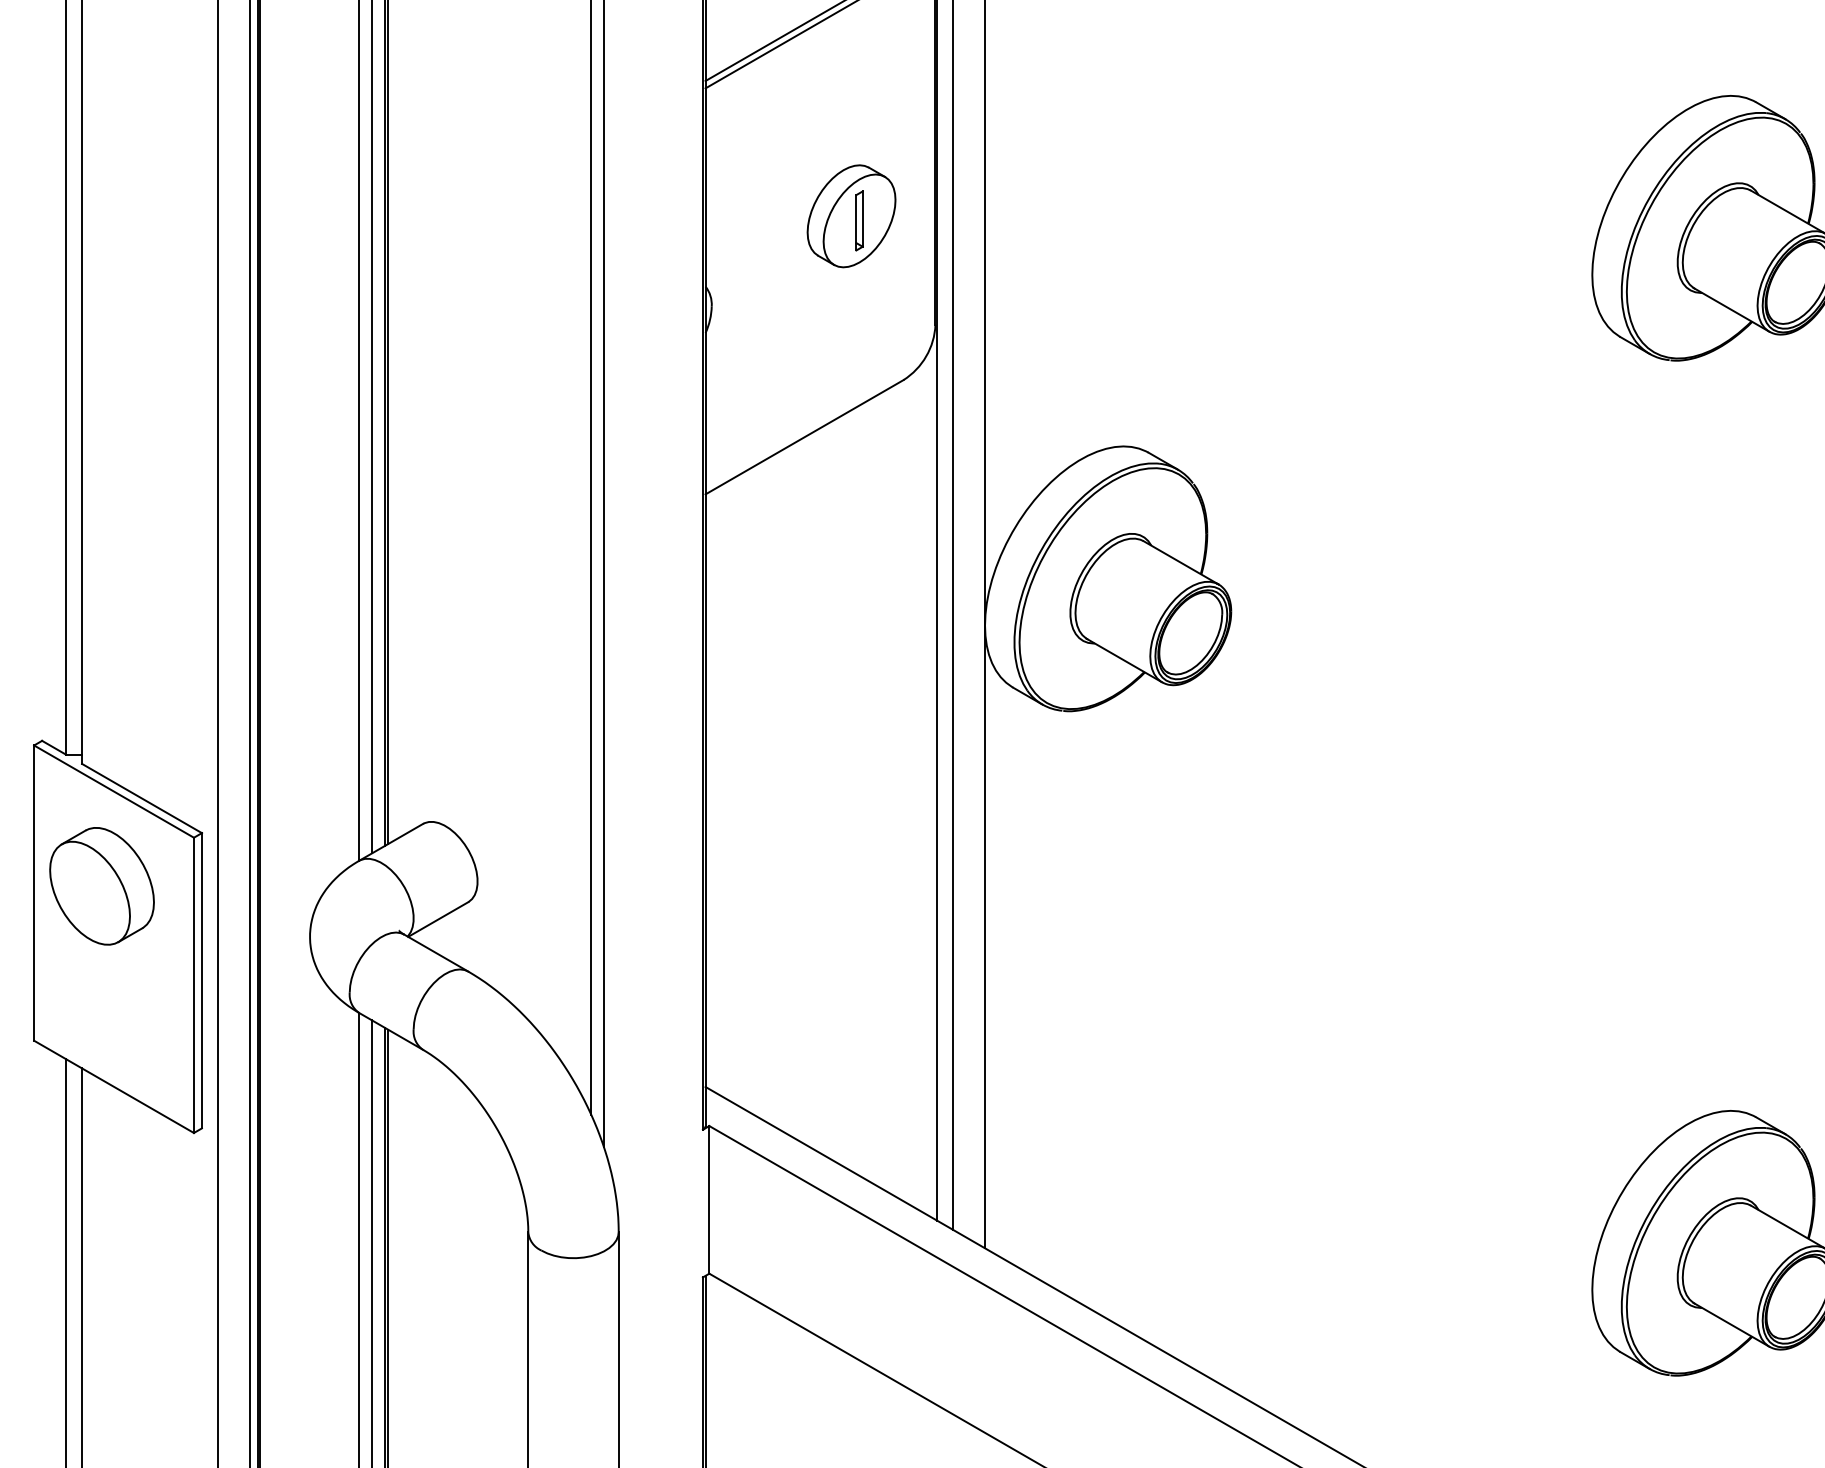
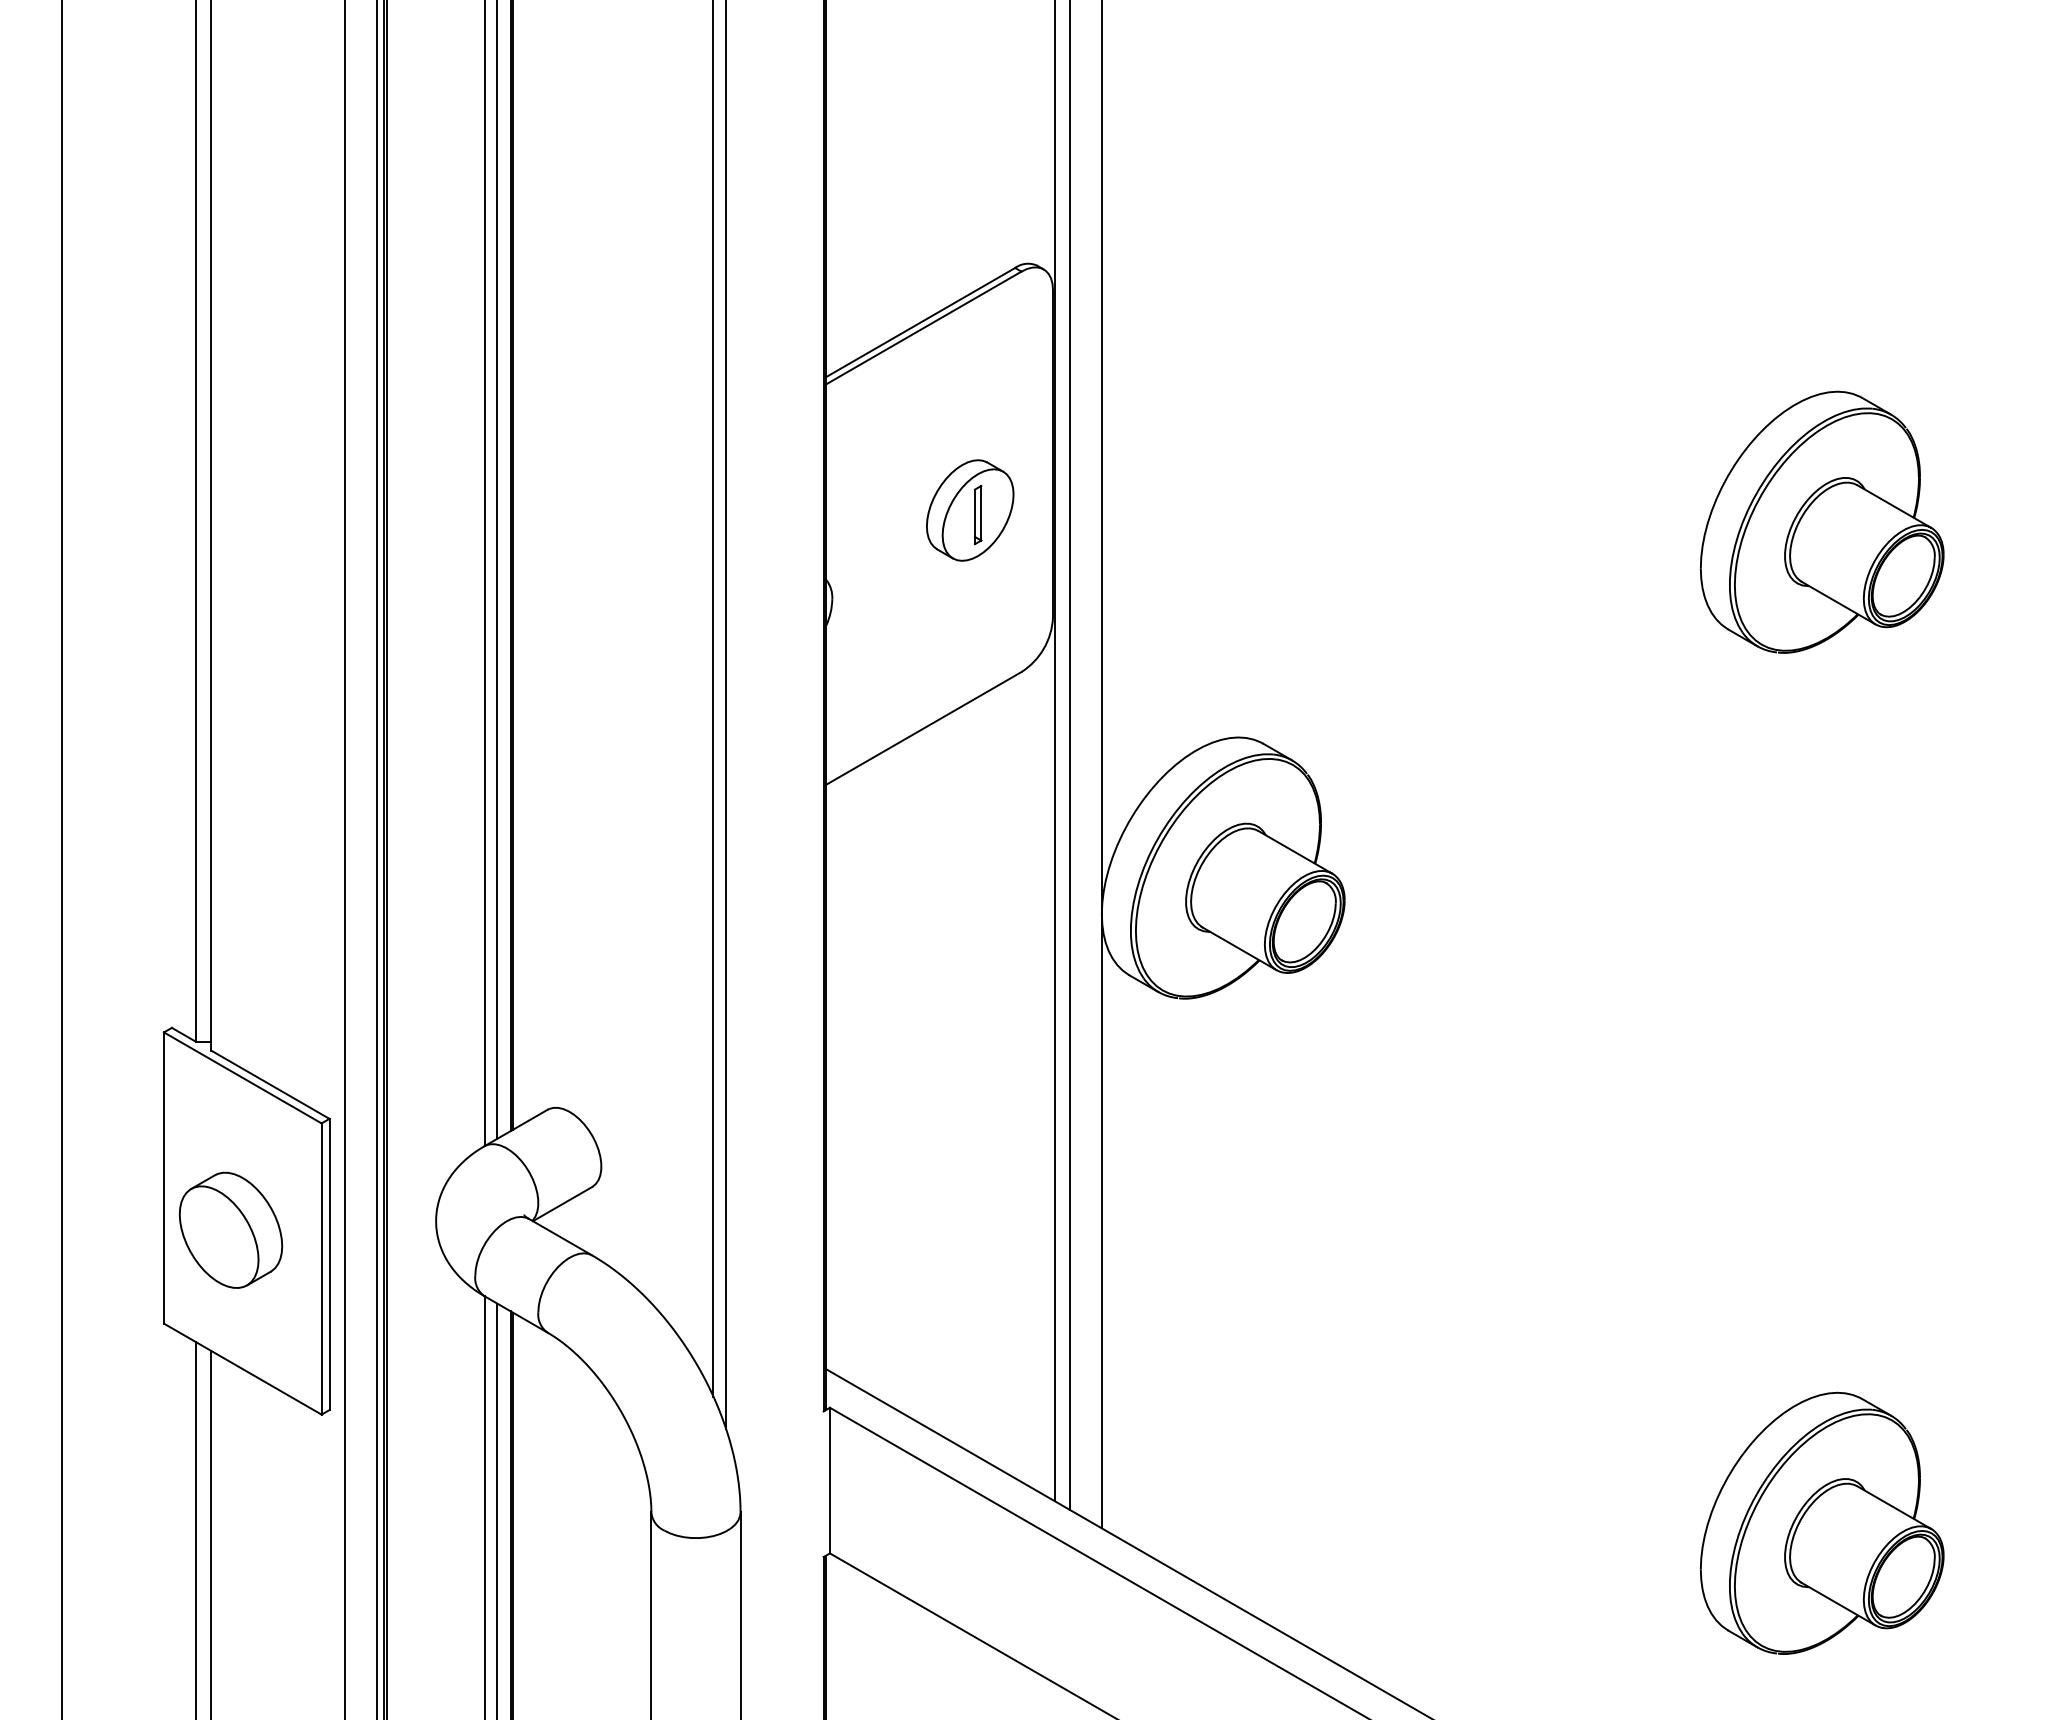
part: (101, 885) -> (230, 1229), moved

